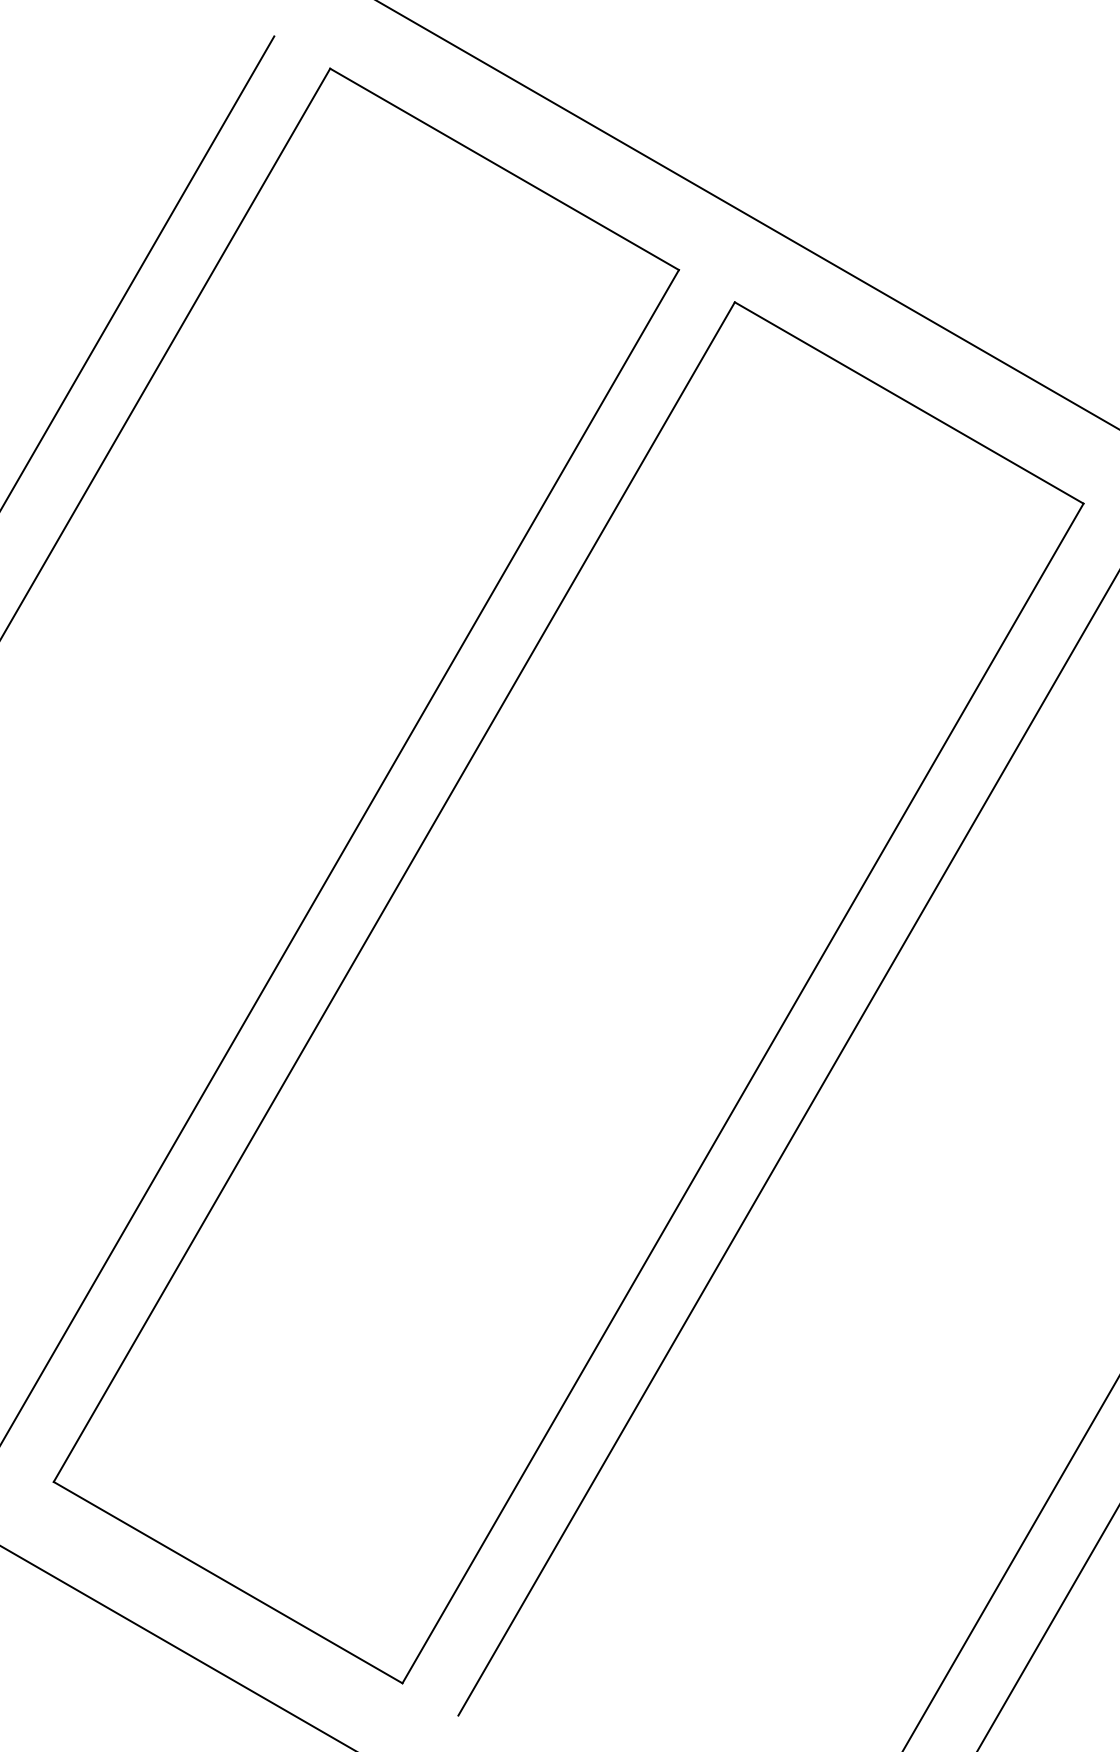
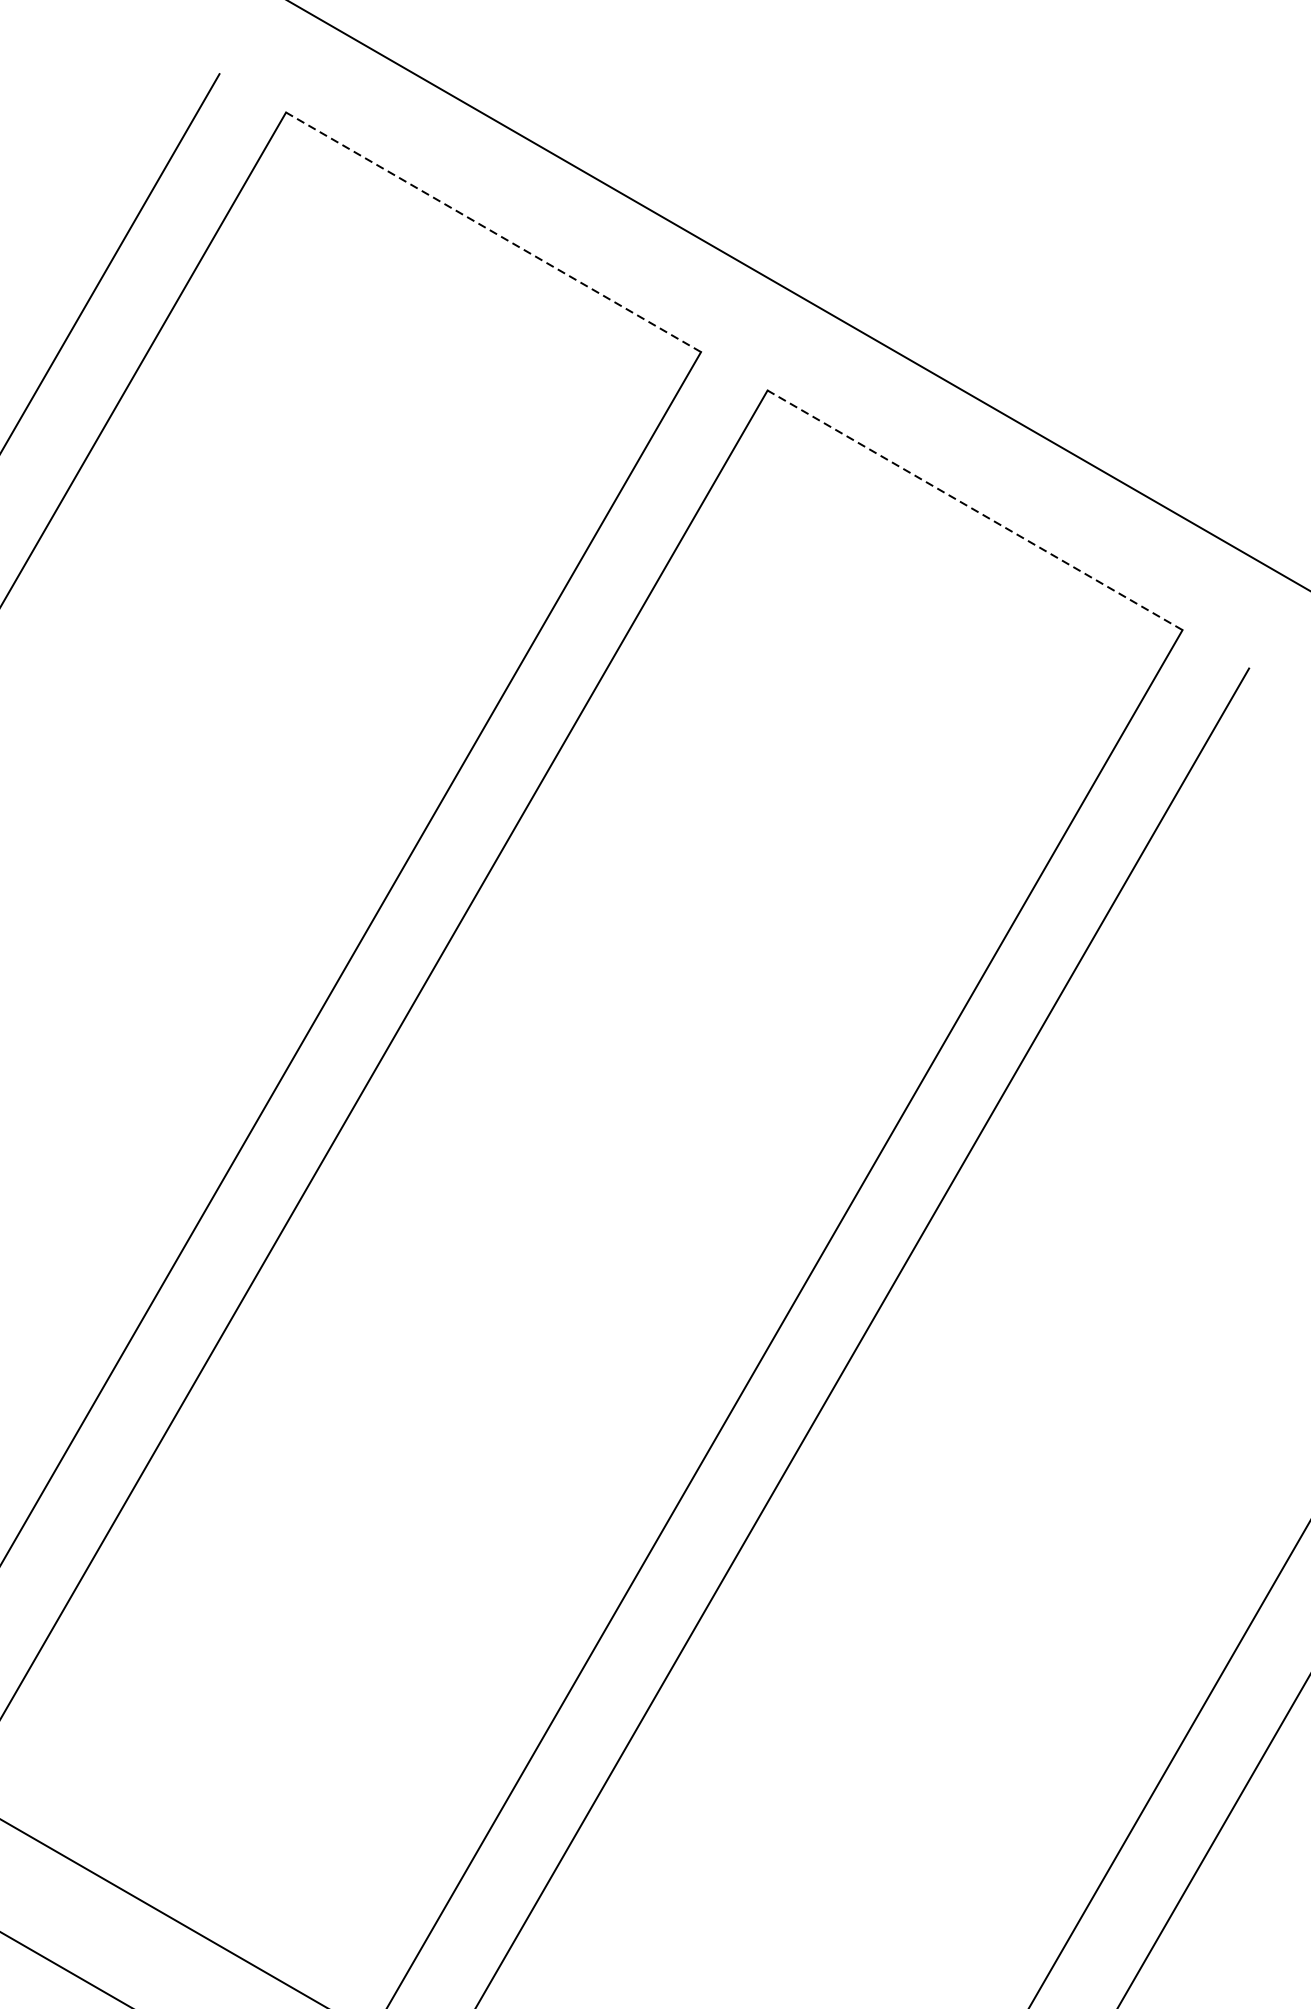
line: (504, 169) -> (493, 232), solid -> dashed
line: (908, 402) -> (974, 509), solid -> dashed

